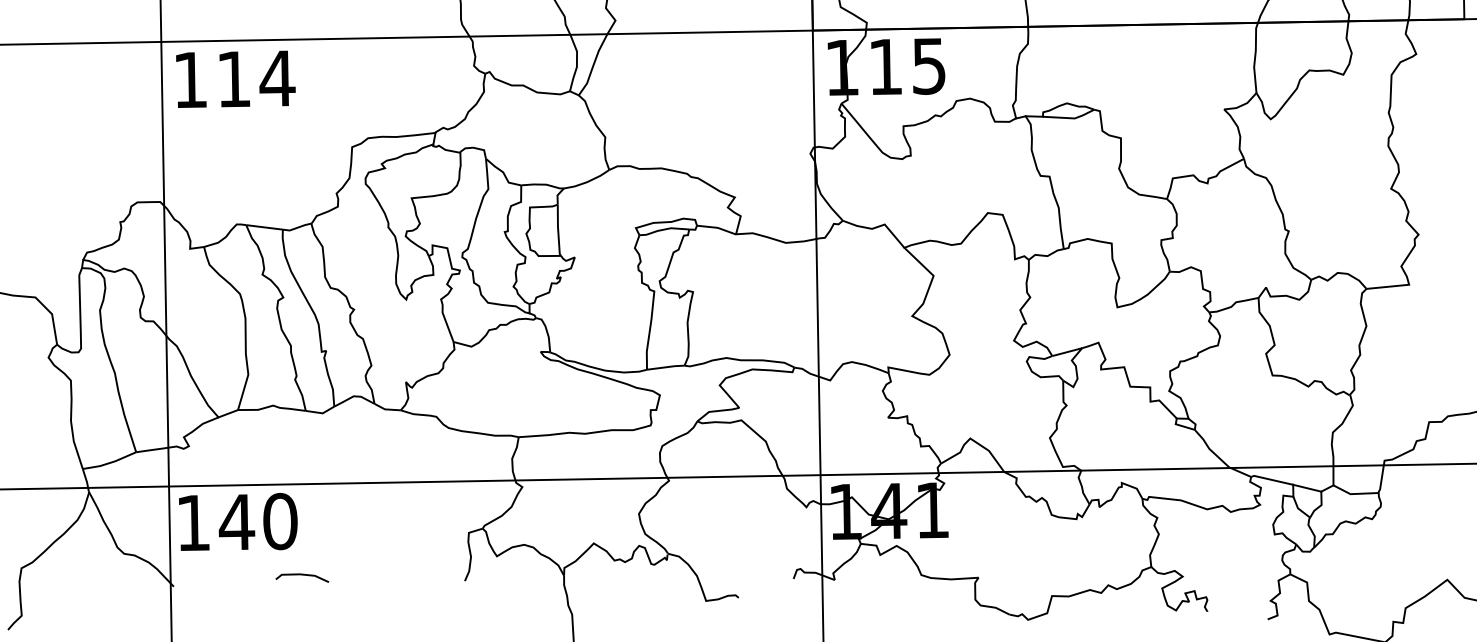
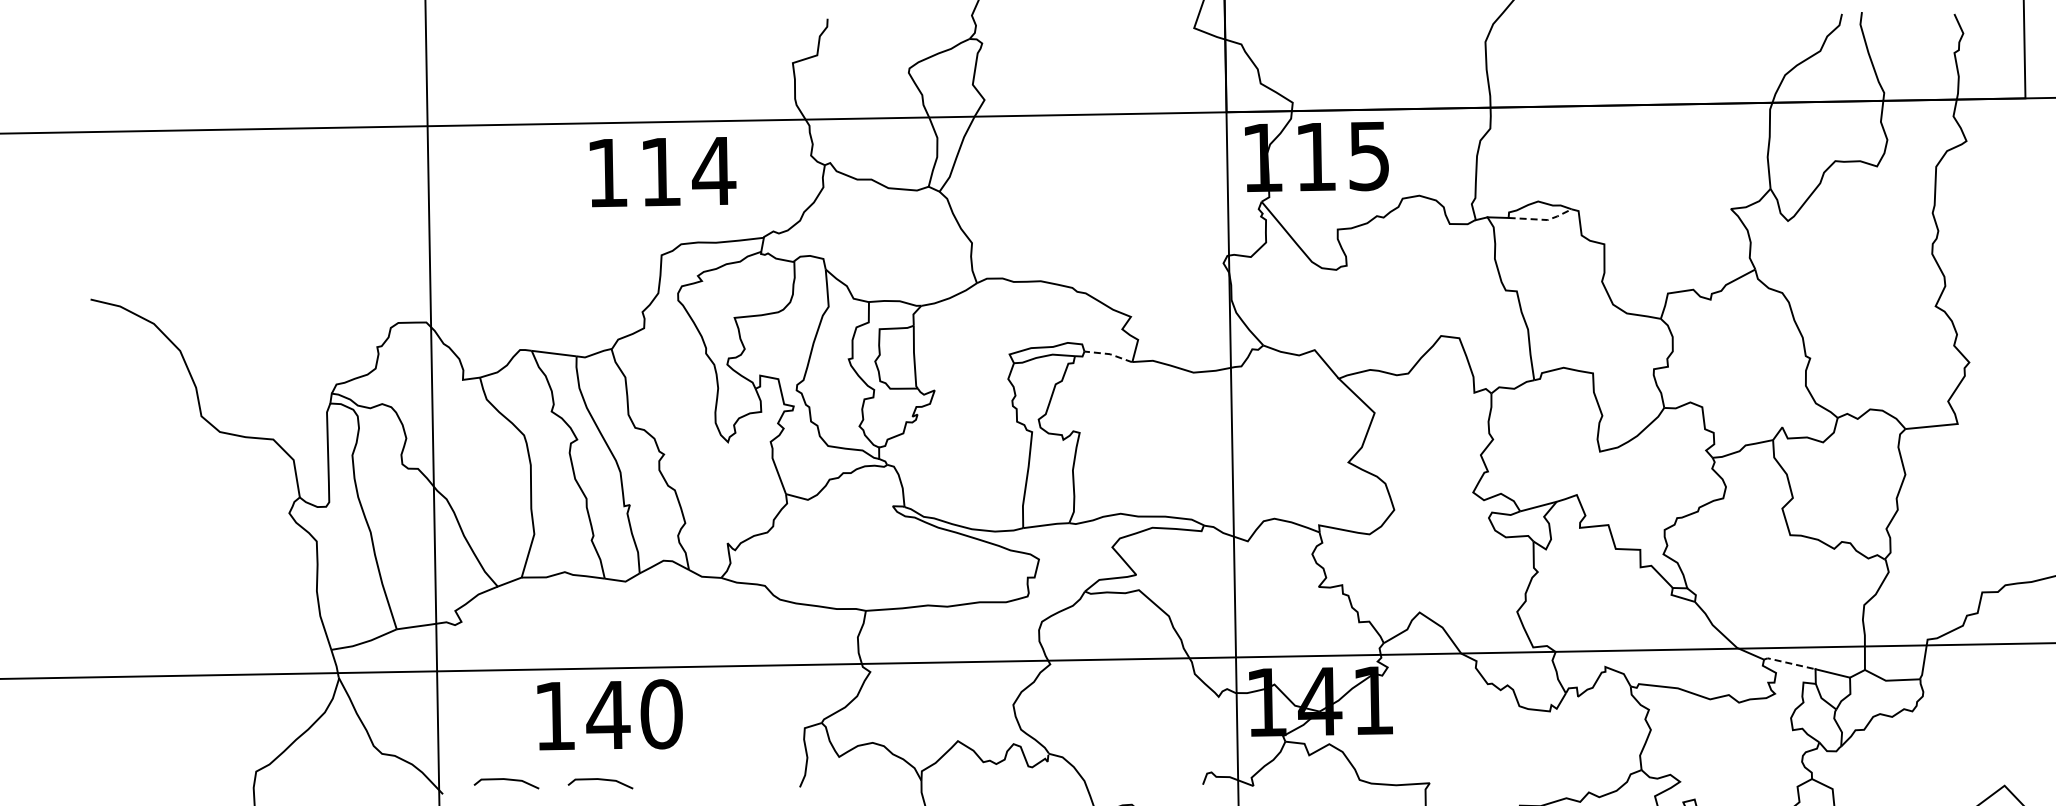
text: (235, 79) -> (662, 172), moved
line: (1070, 118) -> (1542, 219), solid -> dashed
line: (718, 228) -> (1110, 354), solid -> dashed
line: (1271, 480) -> (1789, 663), solid -> dashed
text: (237, 521) -> (609, 714), moved
line: (225, 575) -> (506, 780), added

